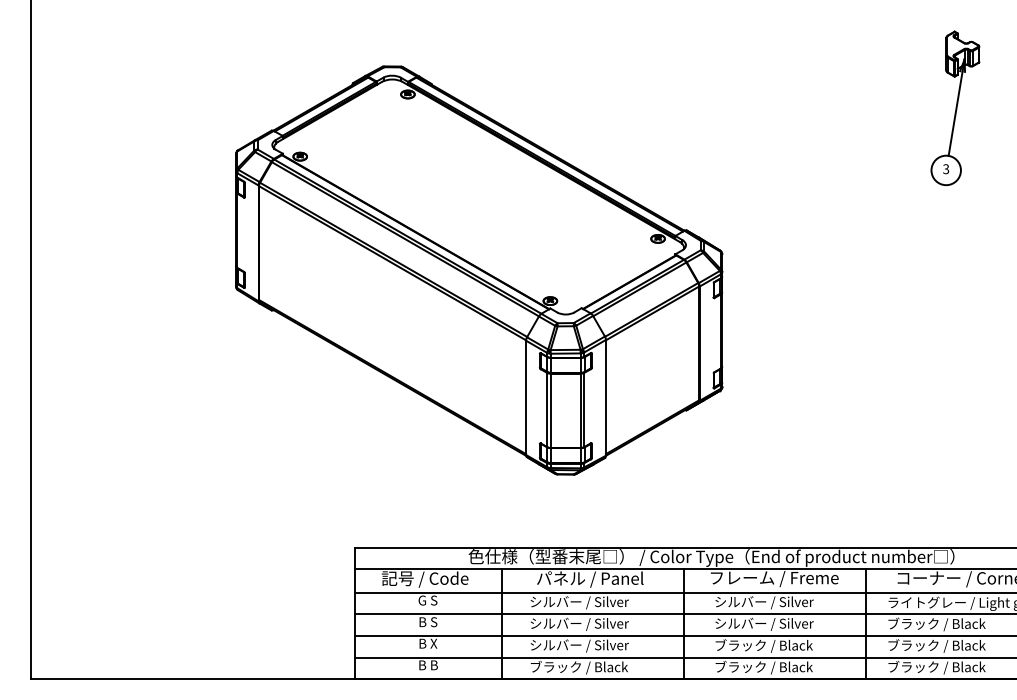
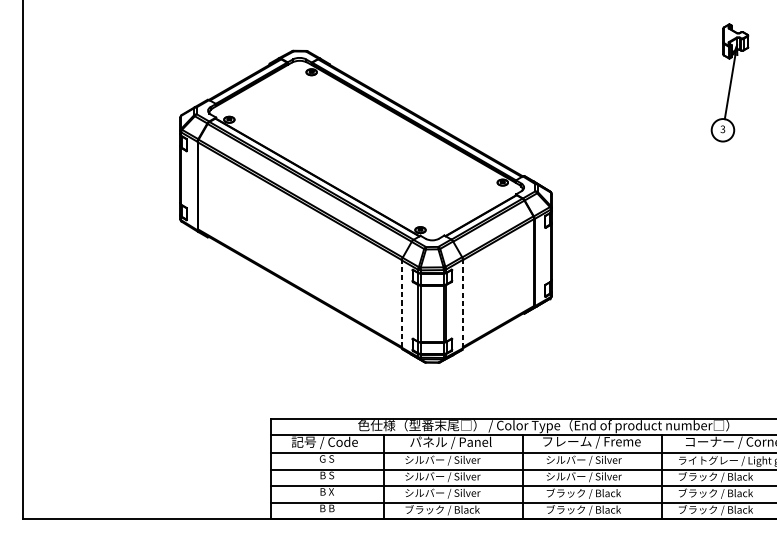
line: (526, 397) -> (402, 303), solid -> dashed
line: (605, 397) -> (462, 303), solid -> dashed

